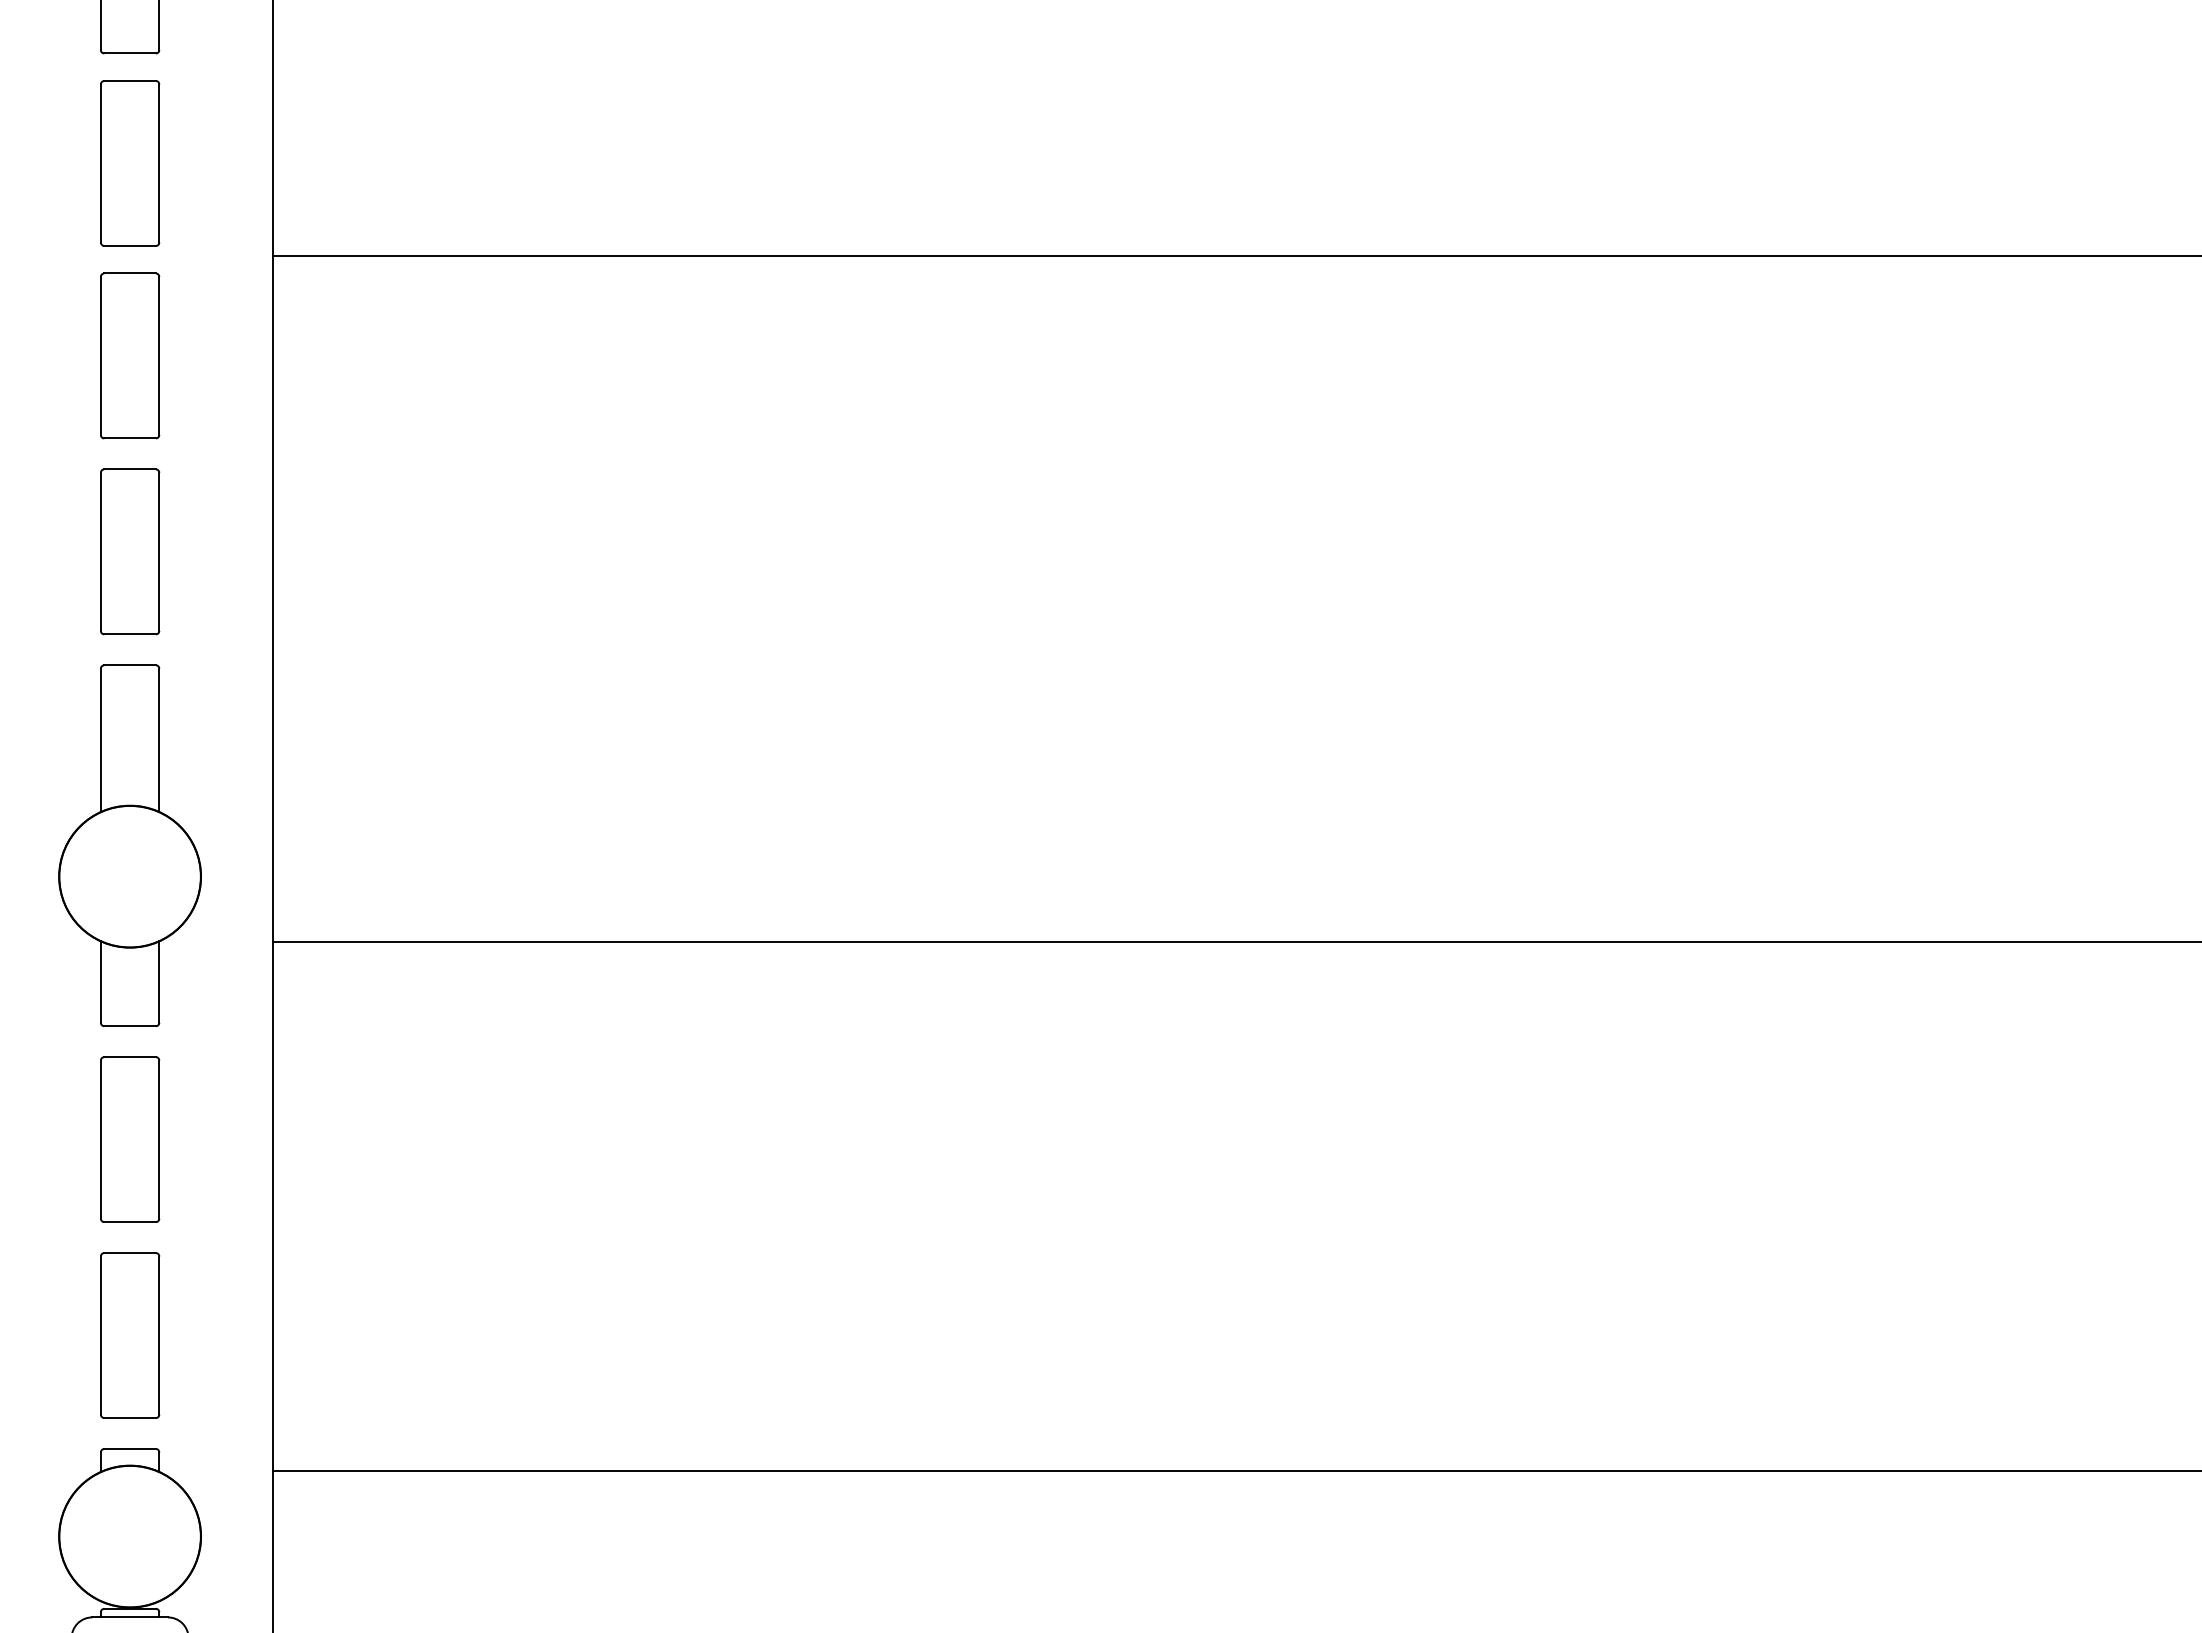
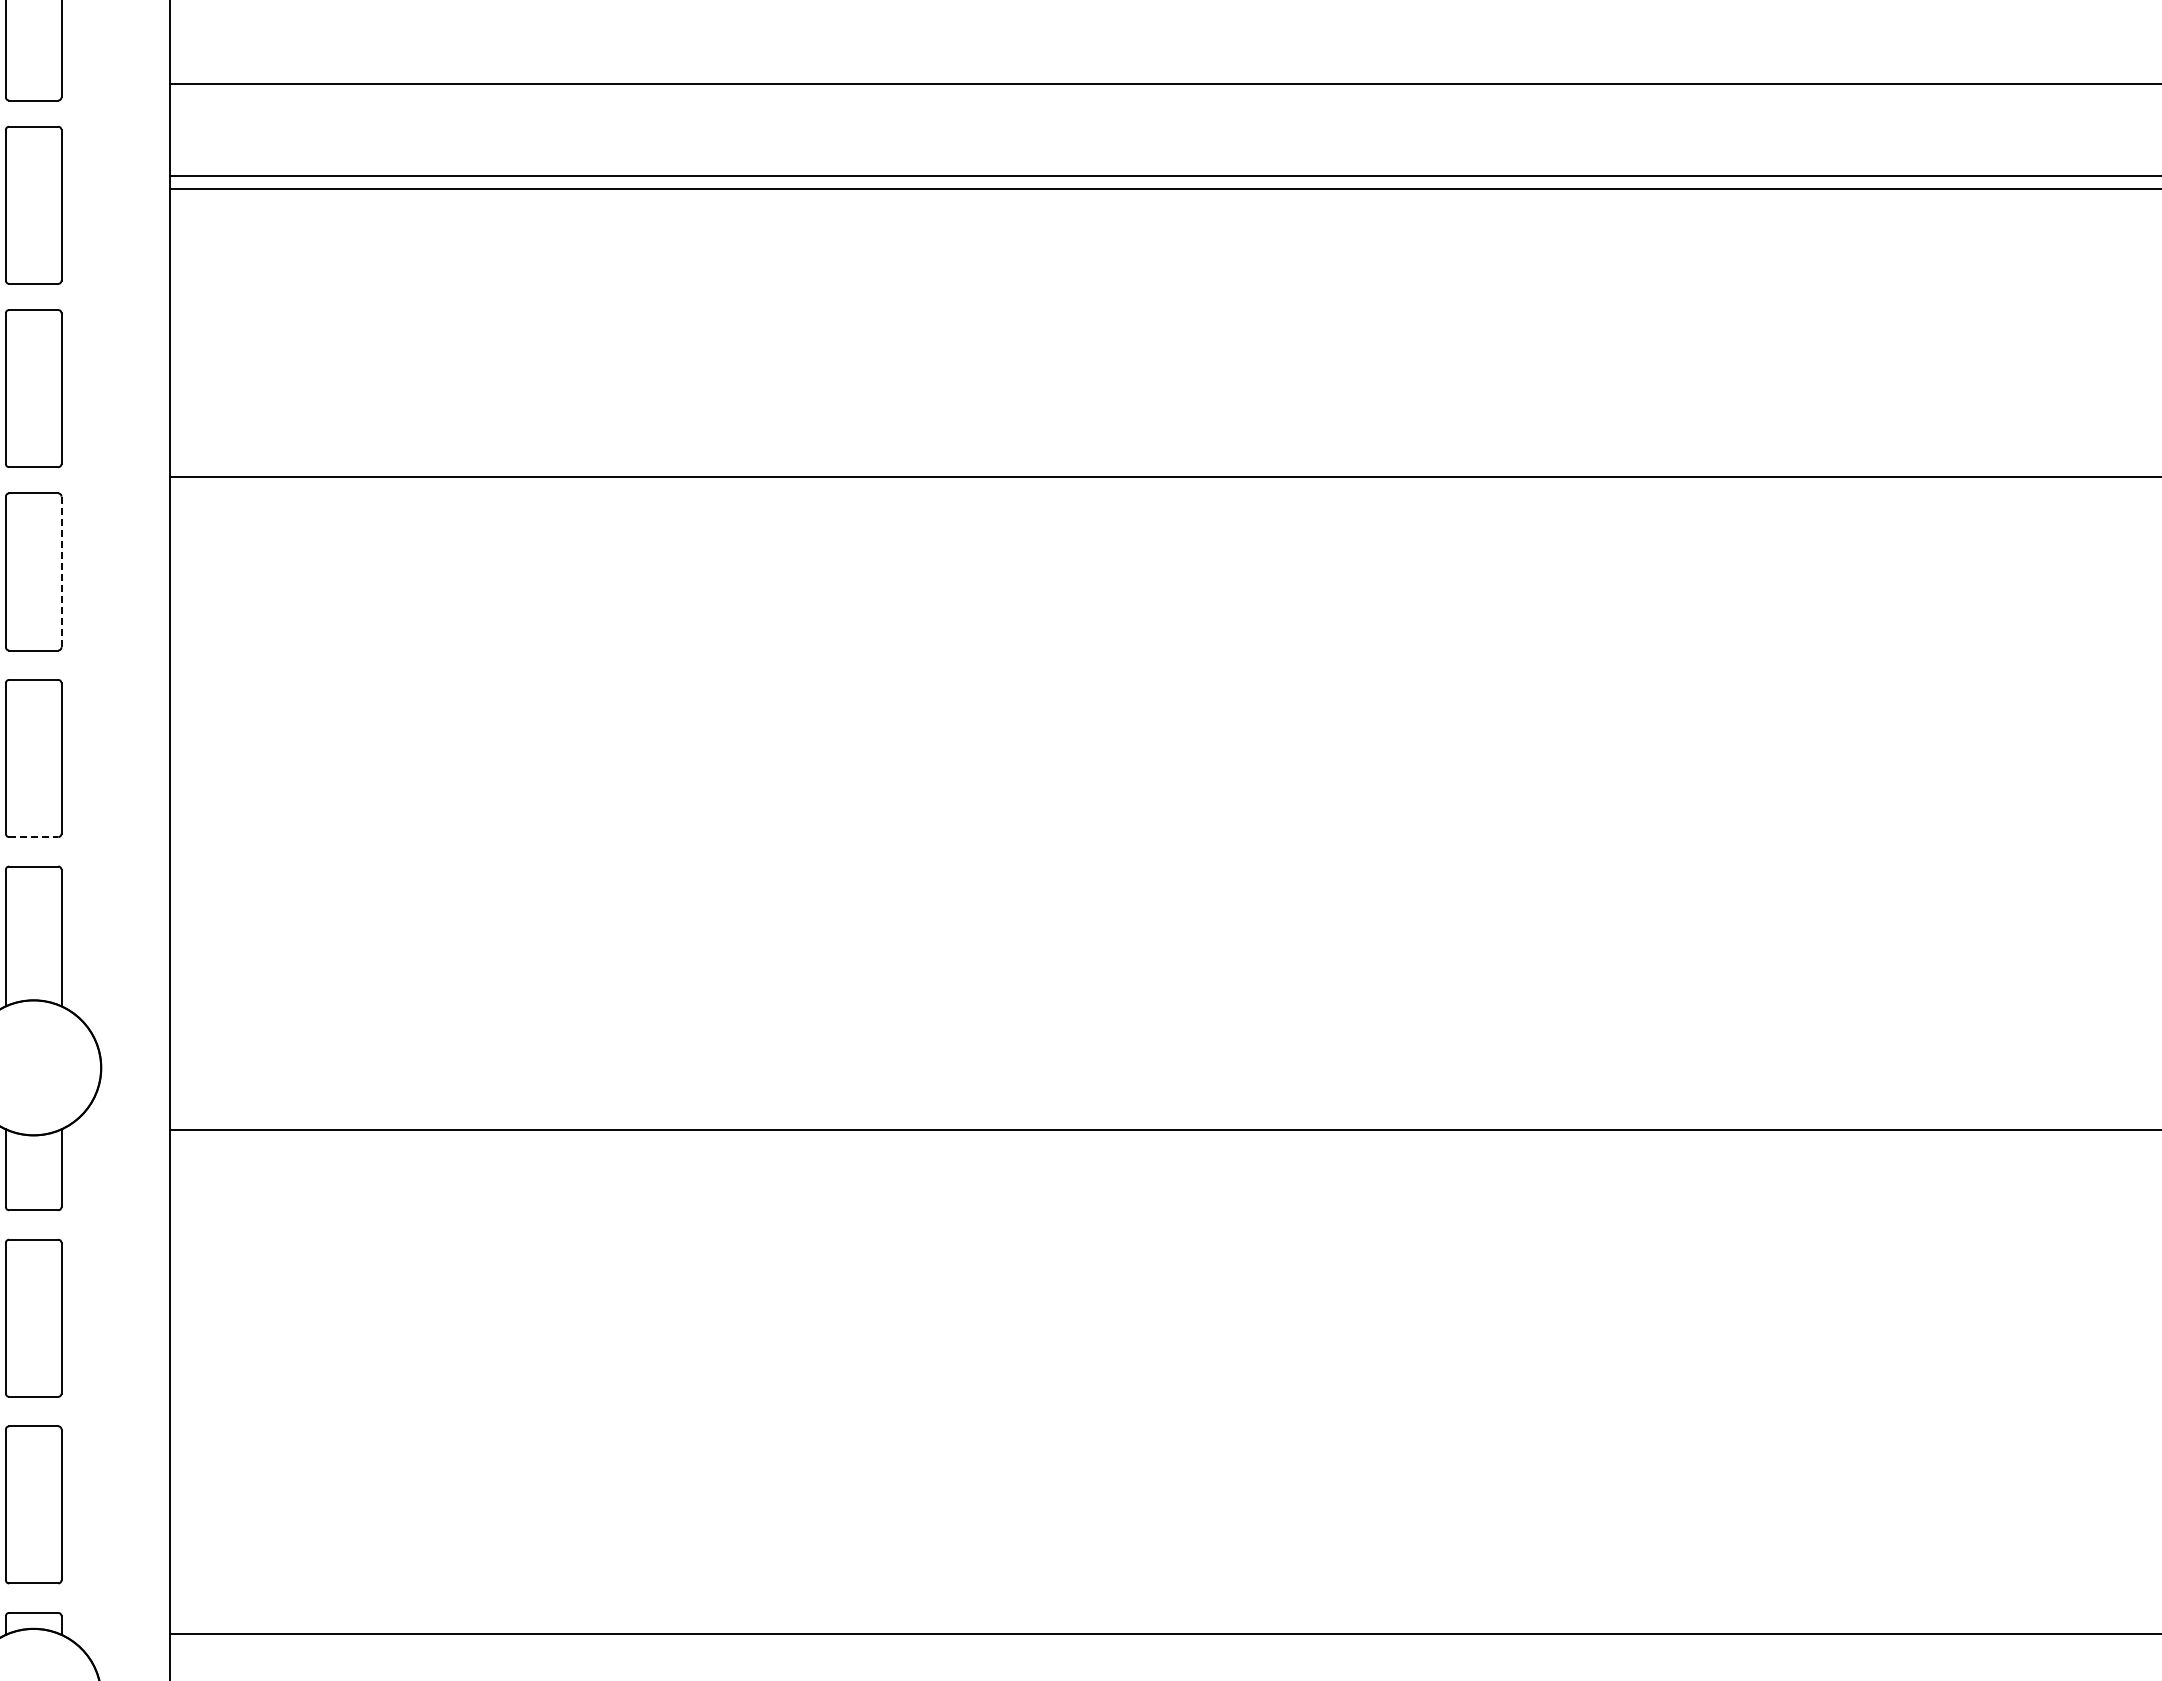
line: (159, 355) -> (61, 571), solid -> dashed
line: (129, 634) -> (33, 837), solid -> dashed

